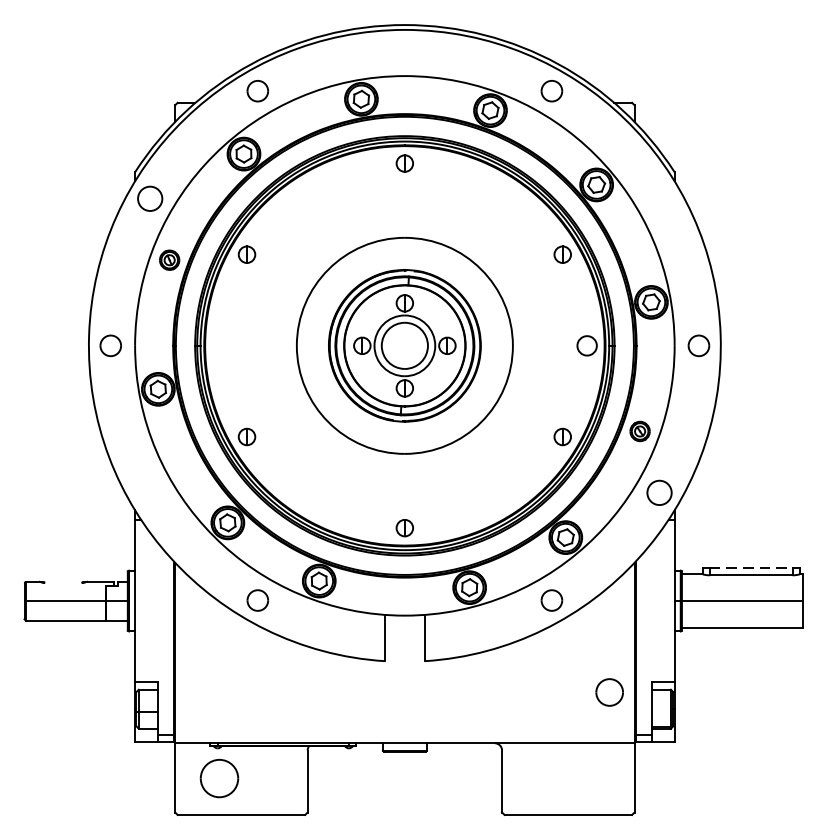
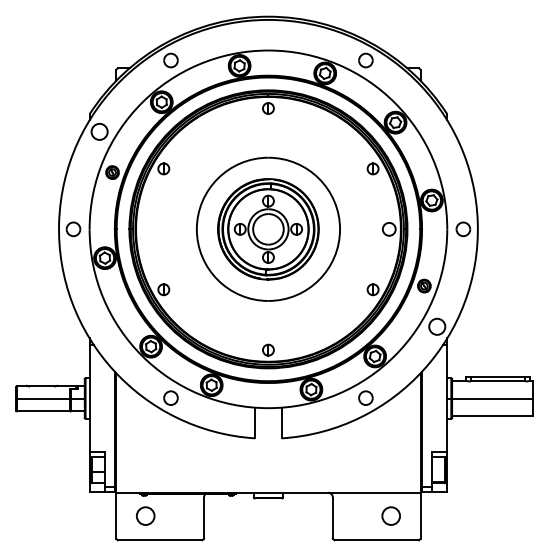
line: (751, 567) -> (498, 376), dashed -> solid
line: (64, 582) -> (42, 386), added
part: (608, 691) -> (390, 515), moved
part: (219, 777) -> (145, 515), size x0.71

